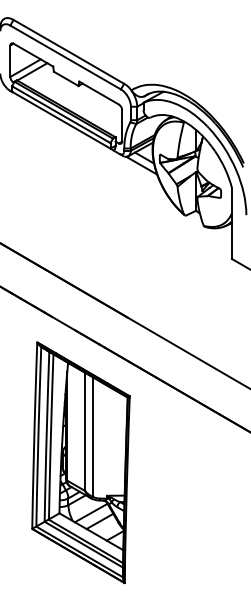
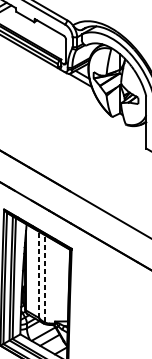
line: (85, 431) -> (39, 274), solid -> dashed
line: (93, 437) -> (45, 278), solid -> dashed

